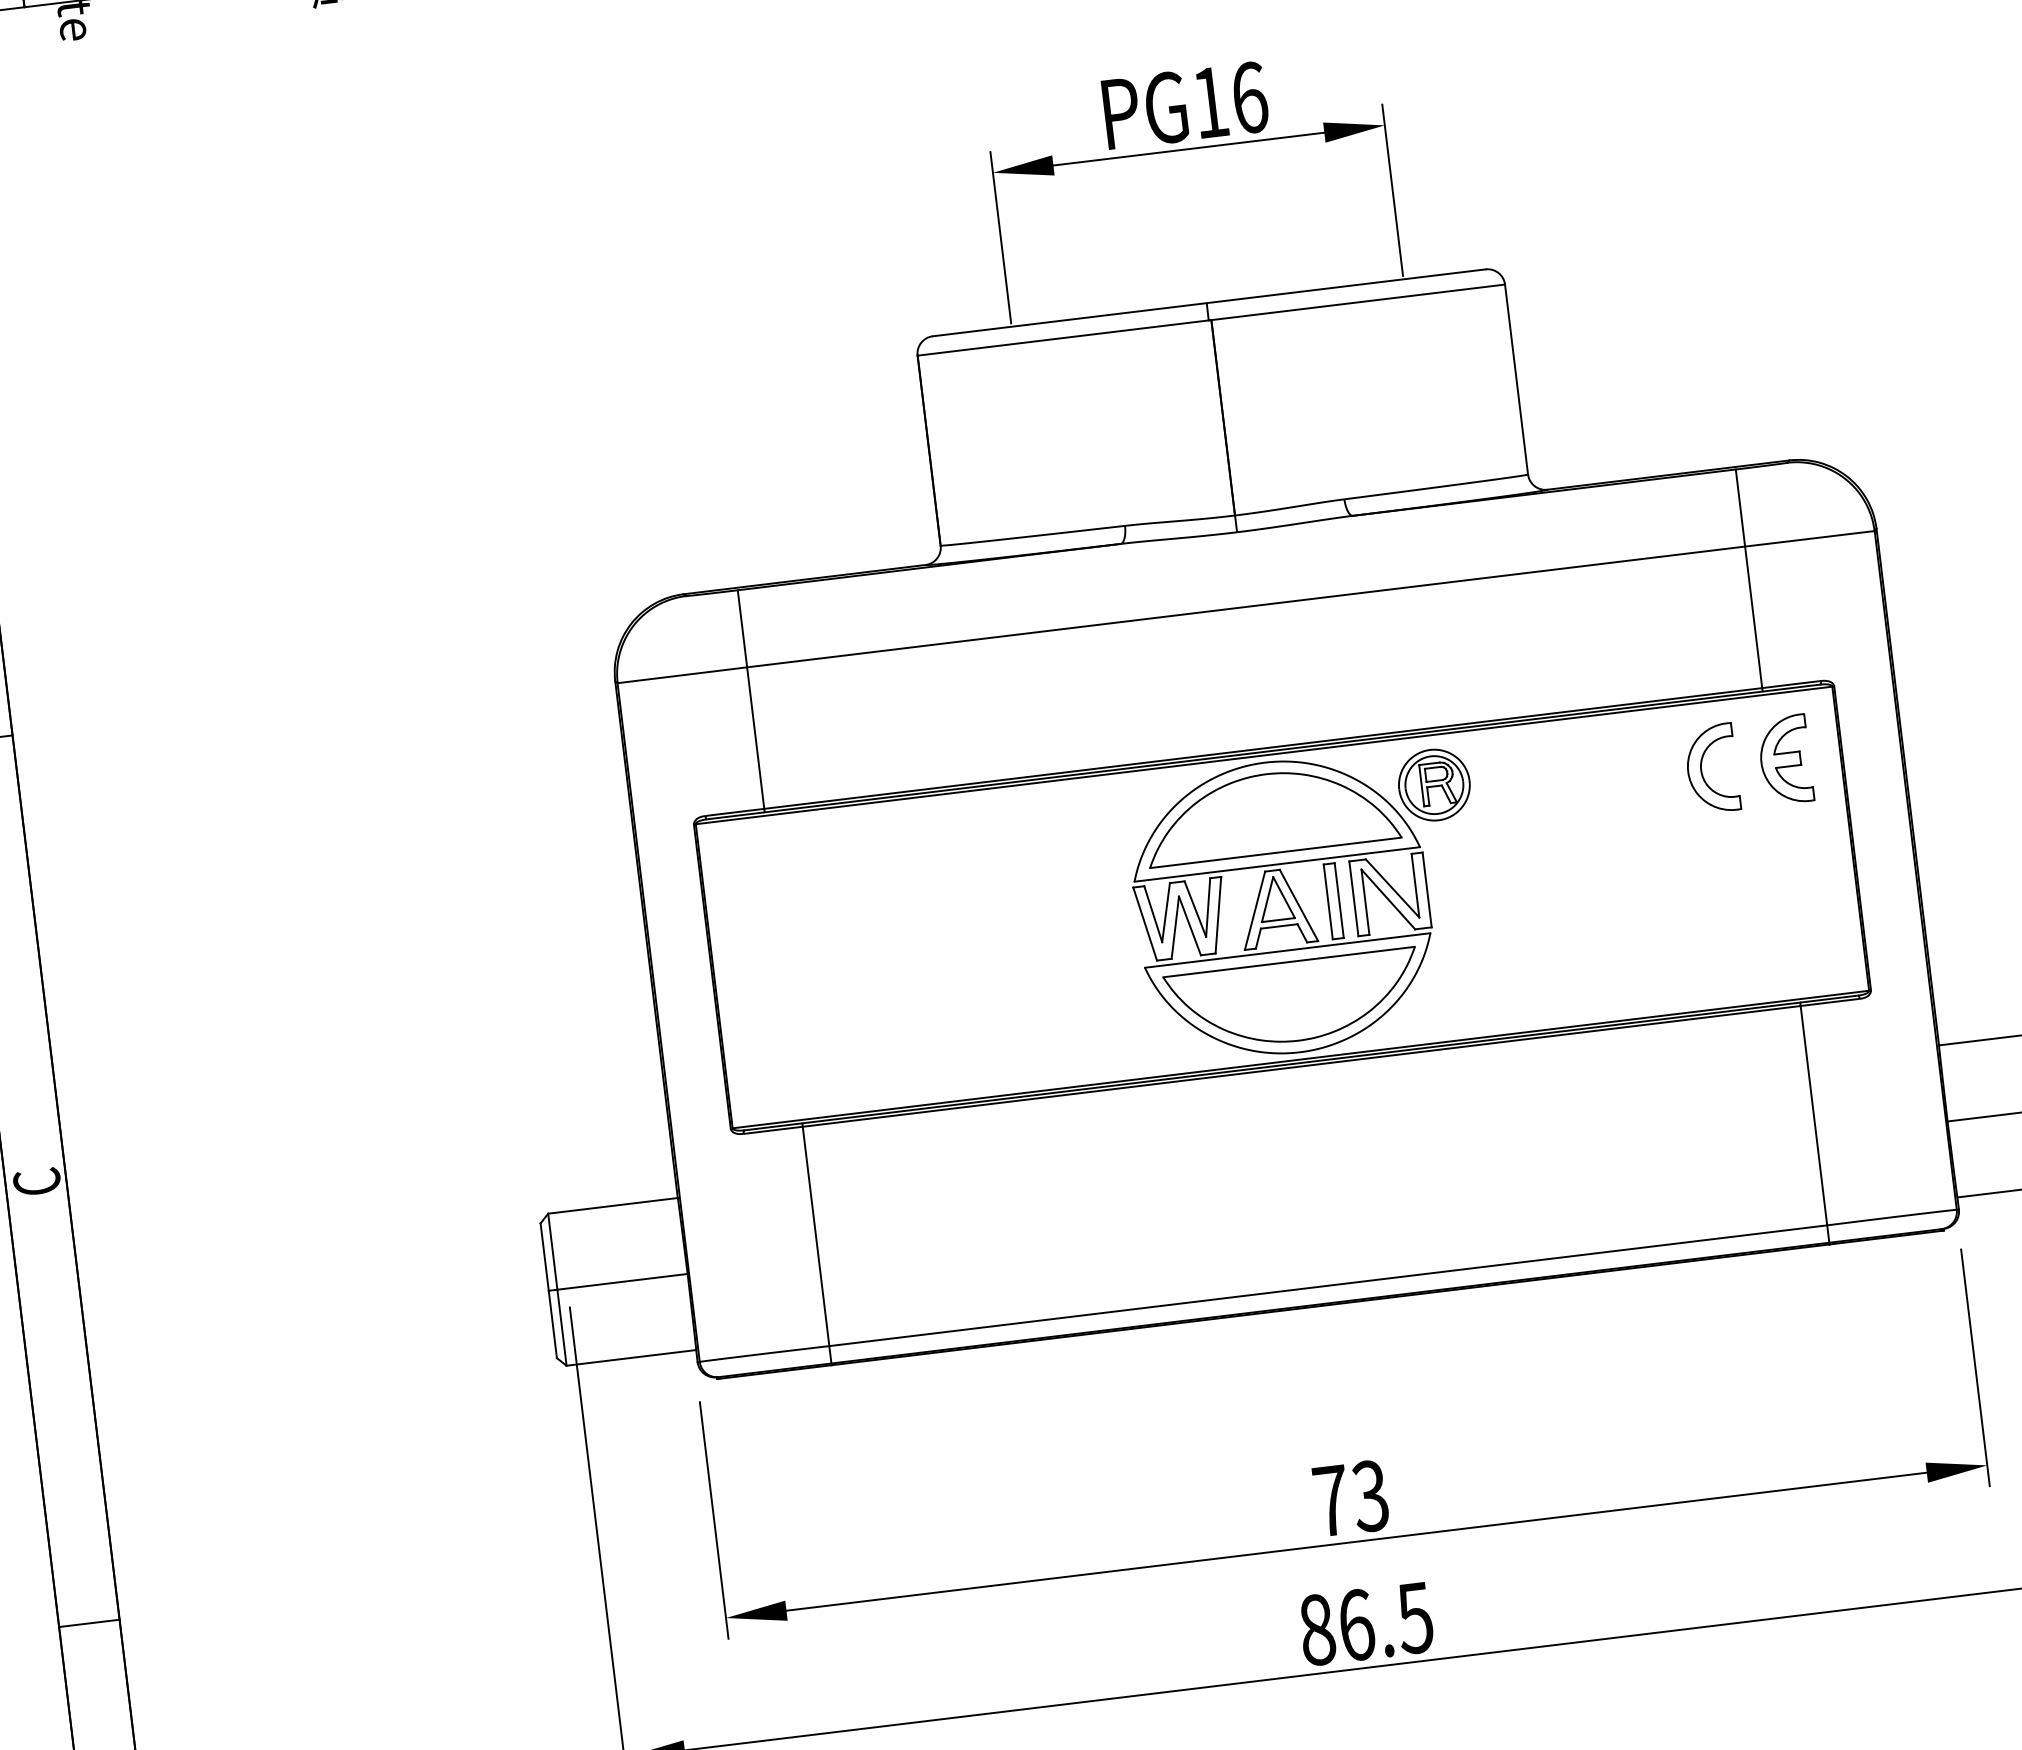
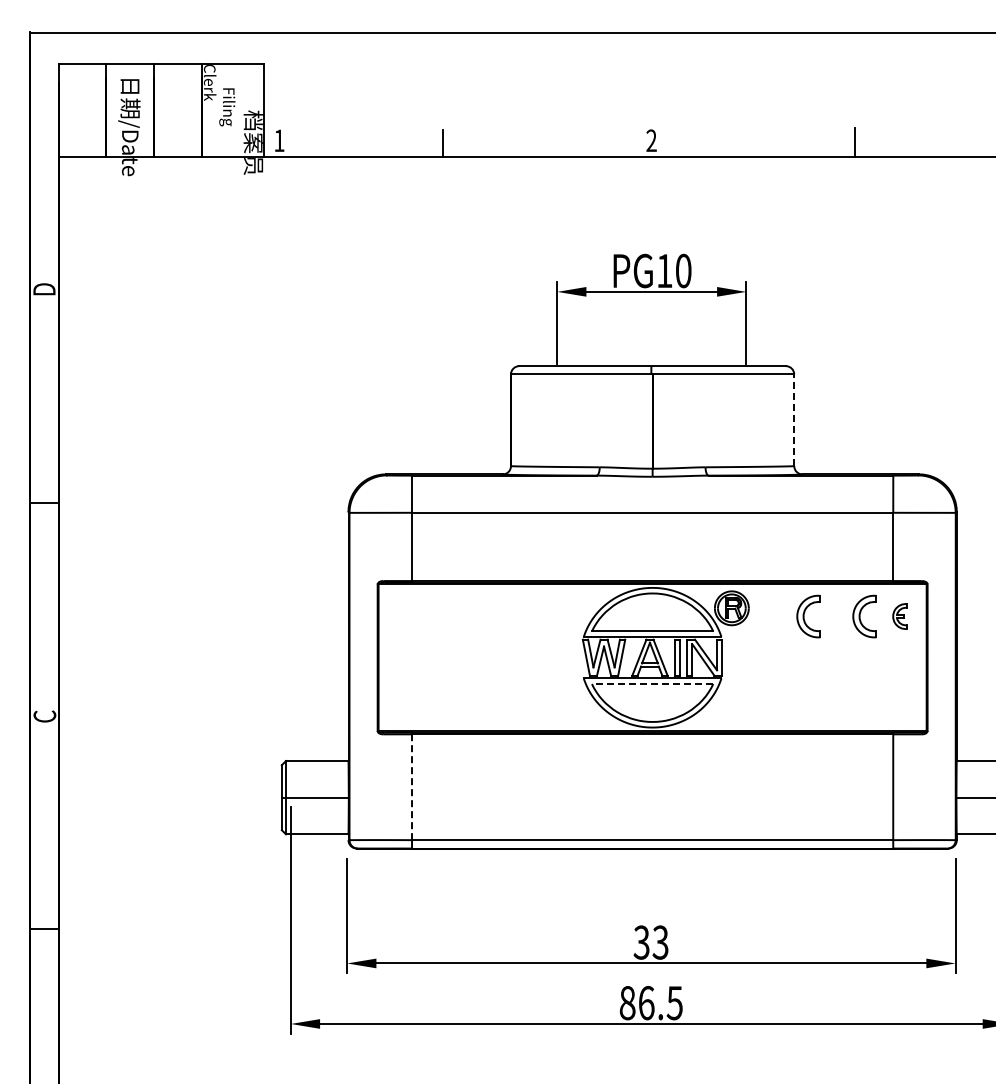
text: (1249, 96) -> (683, 270), PG16 -> PG10
line: (1517, 379) -> (794, 420), solid -> dashed
part: (1784, 760) -> (899, 616), size x0.6
part: (1595, 782) -> (808, 616), added
line: (1288, 963) -> (652, 684), solid -> dashed
line: (817, 1236) -> (412, 787), solid -> dashed
text: (1330, 1500) -> (641, 942), 73 -> 33

